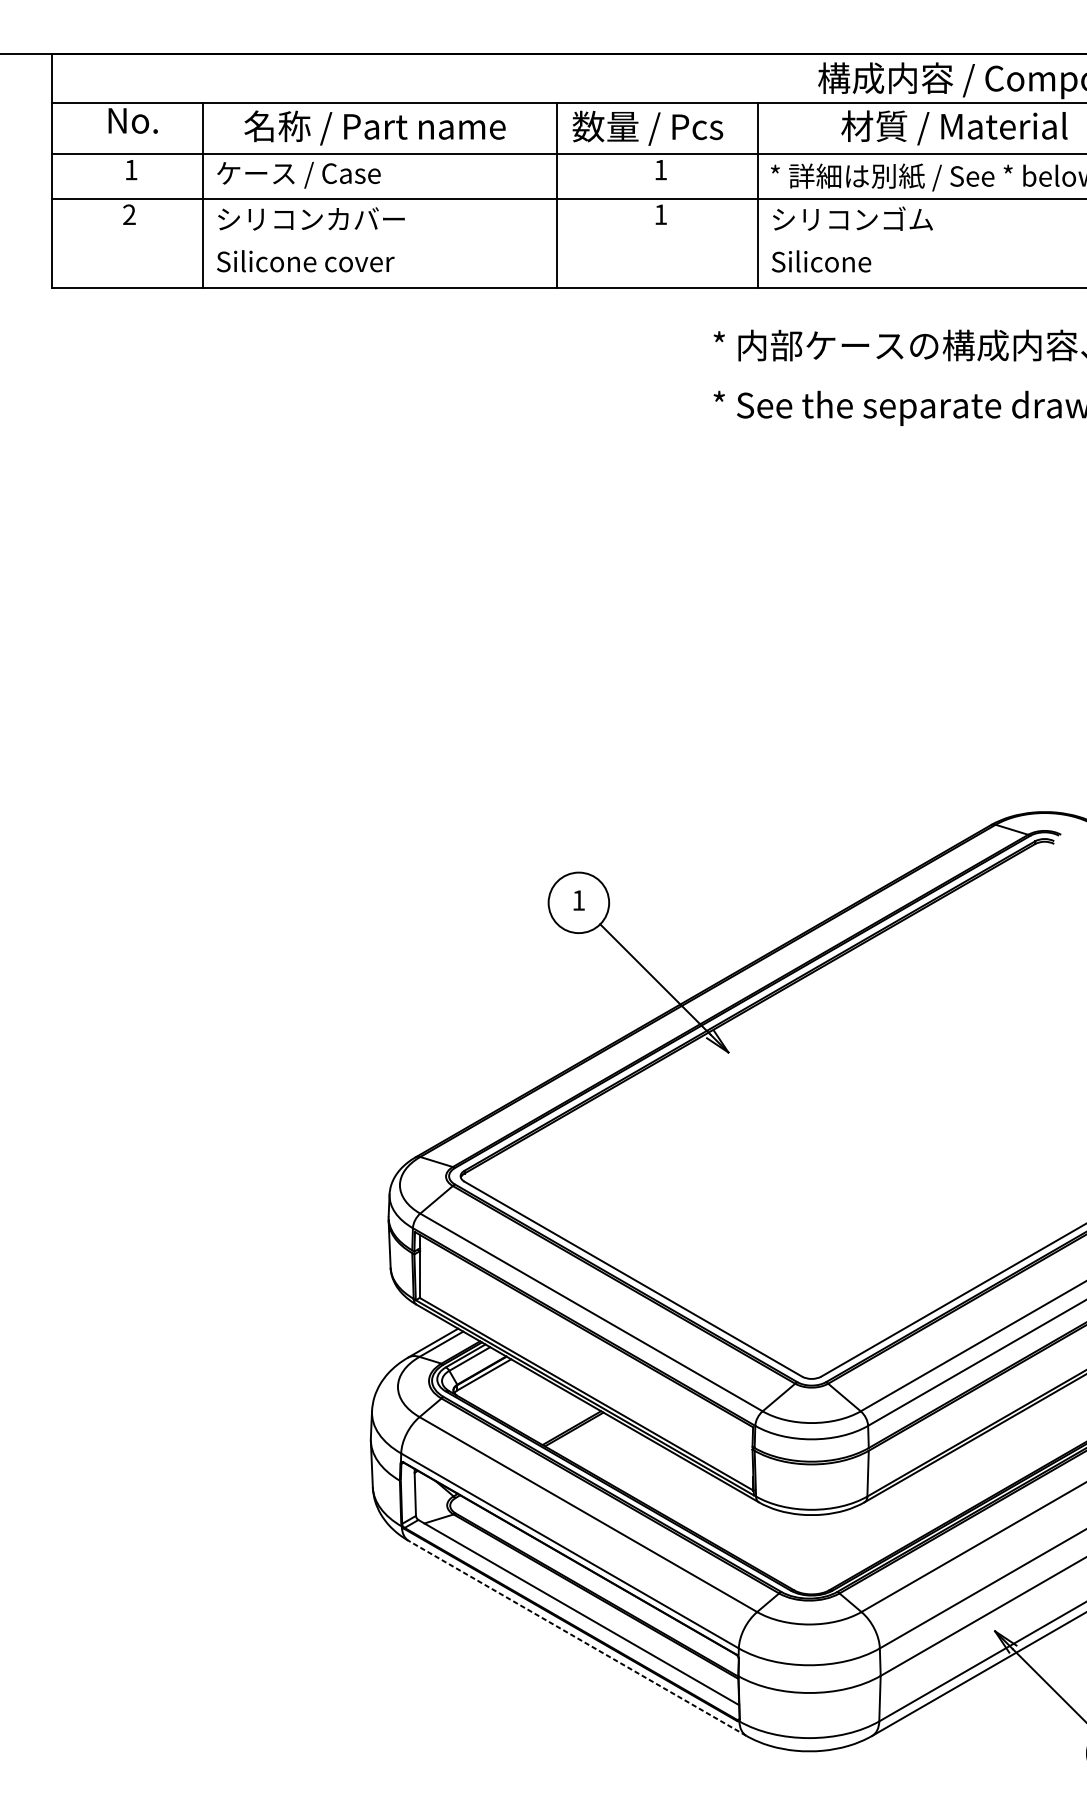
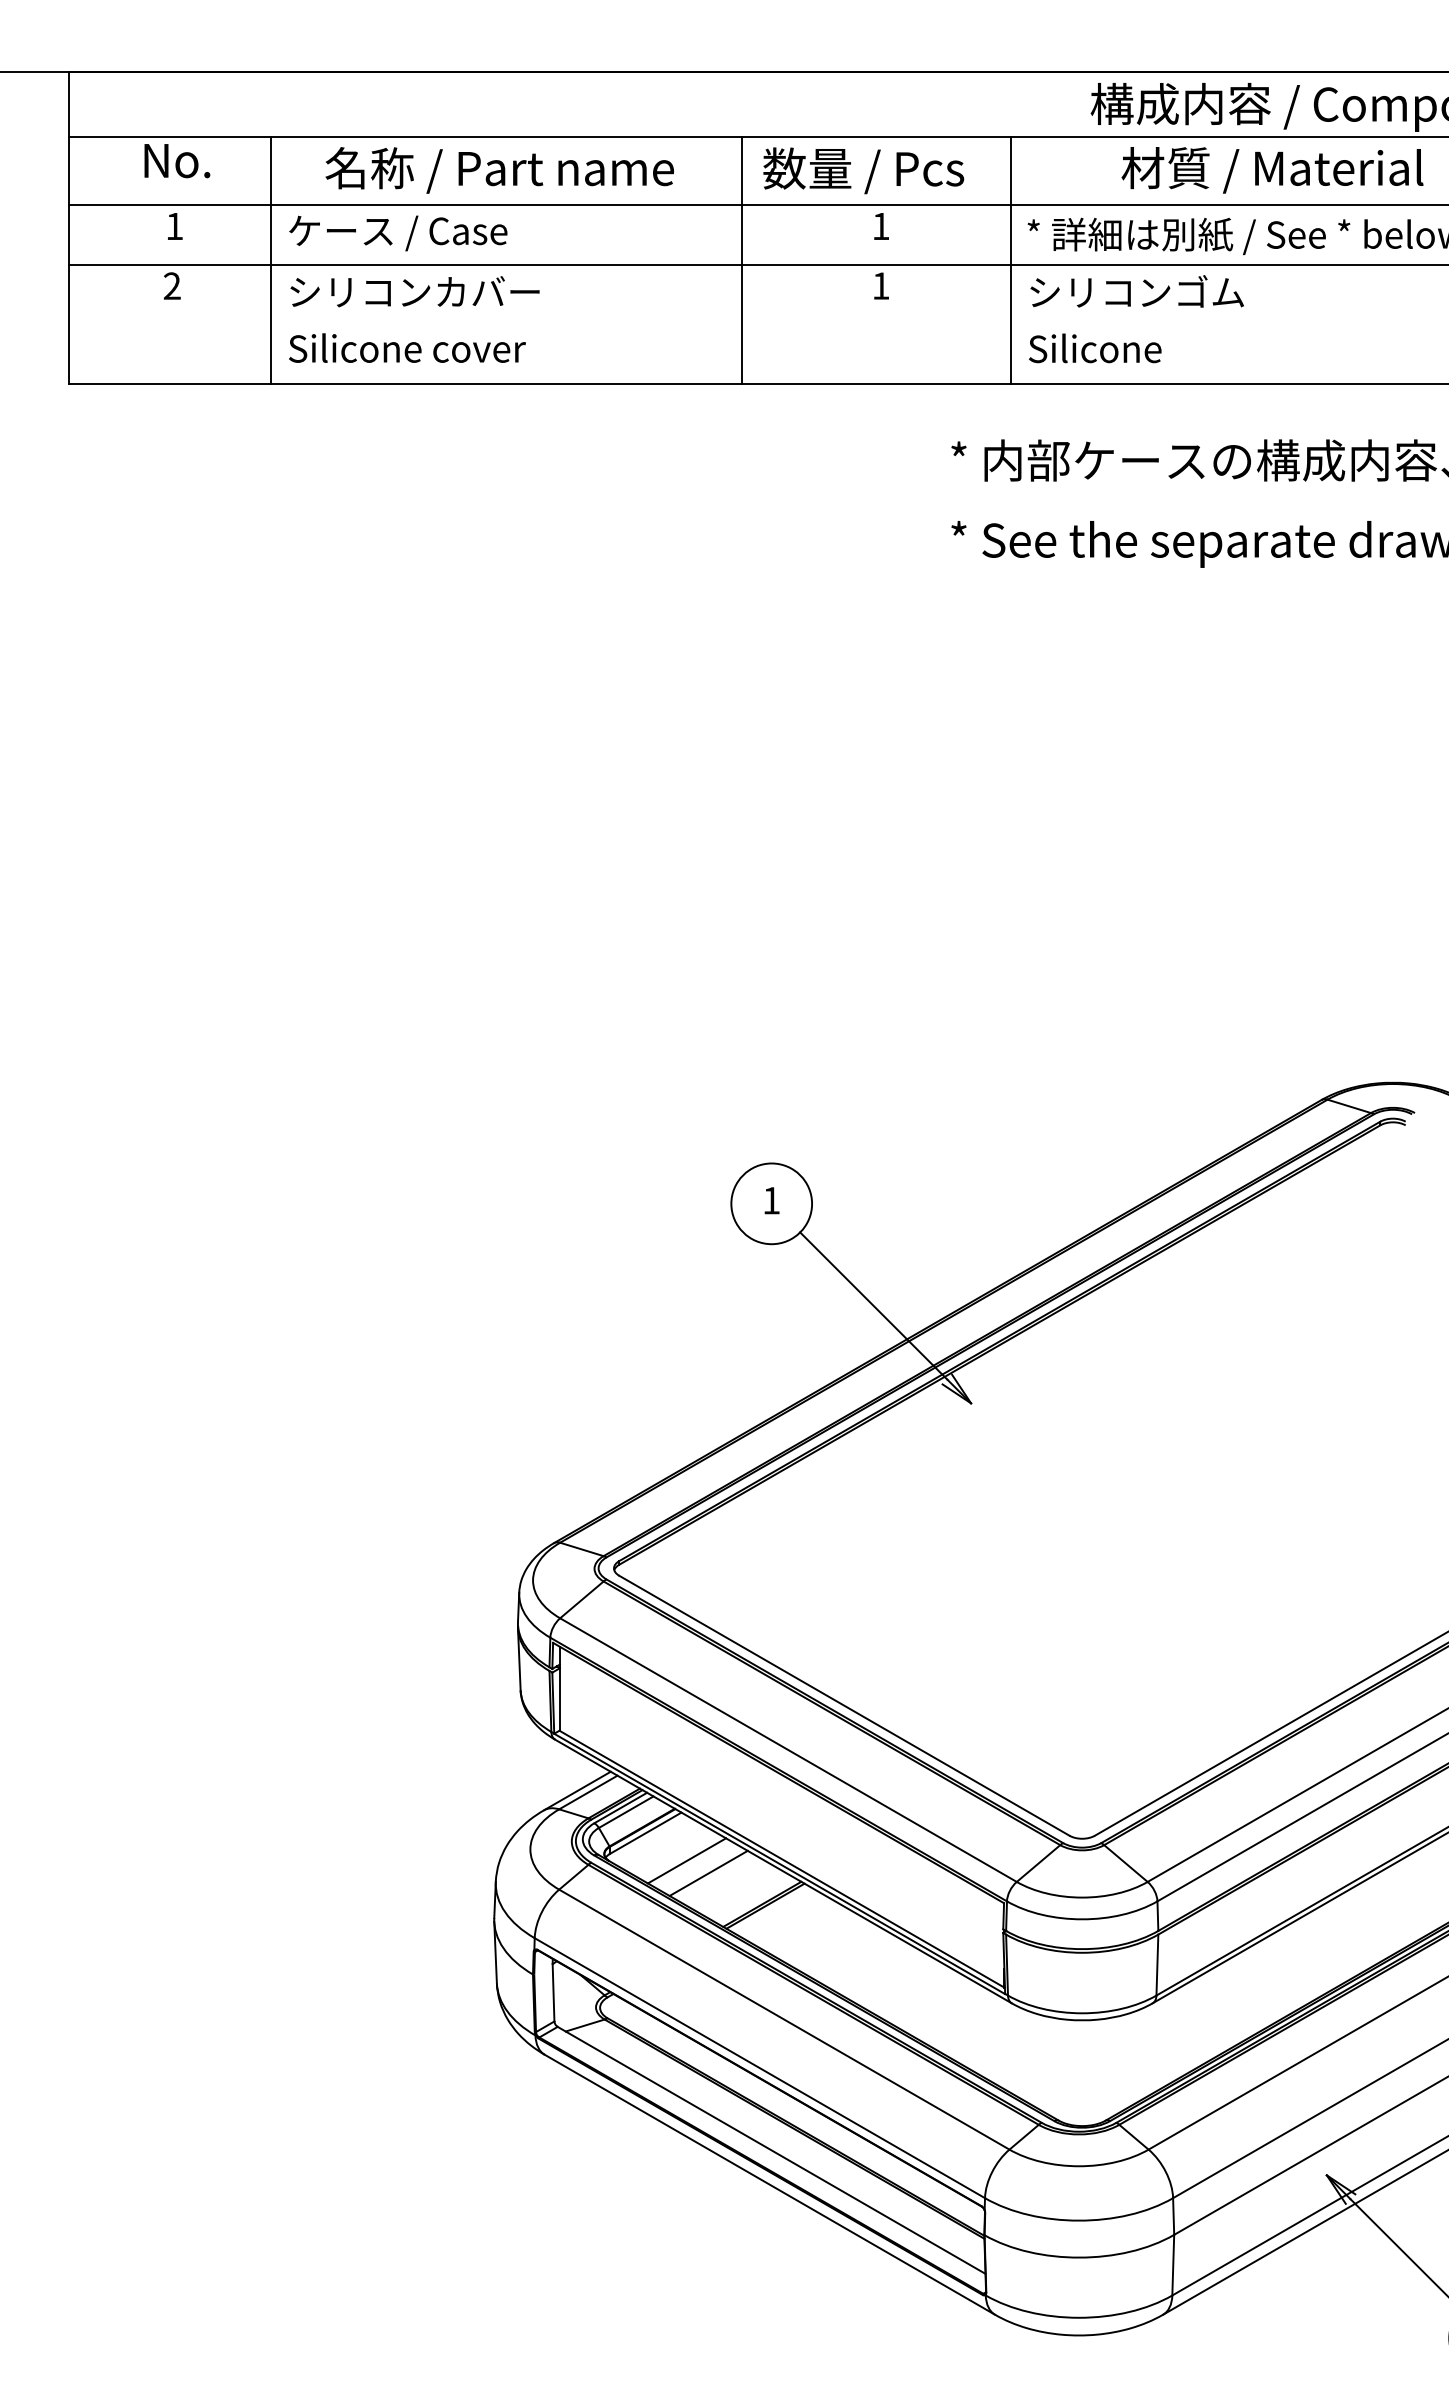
line: (515, 1395) -> (686, 1860), added
line: (531, 1404) -> (708, 1872), added
line: (577, 1638) -> (769, 2184), dashed -> solid

